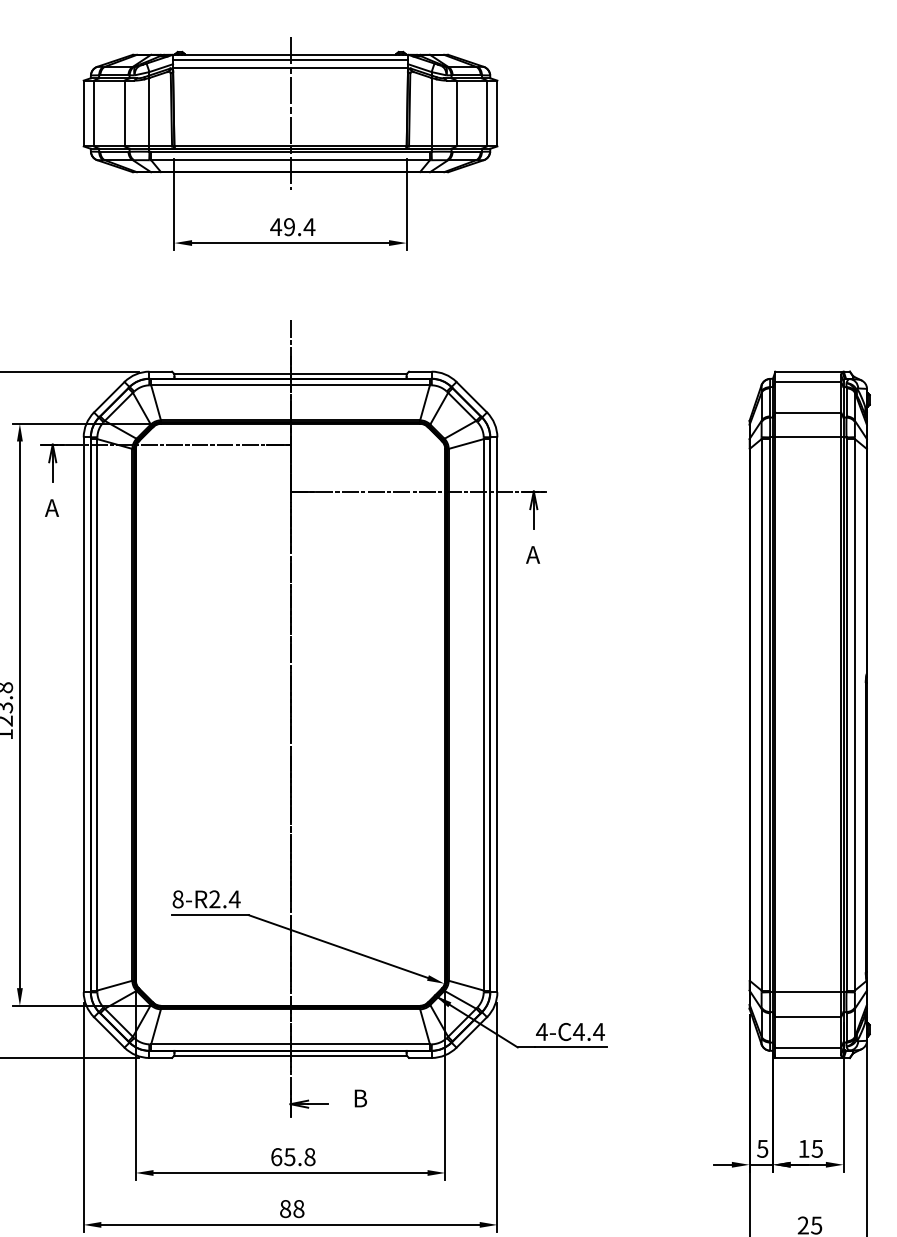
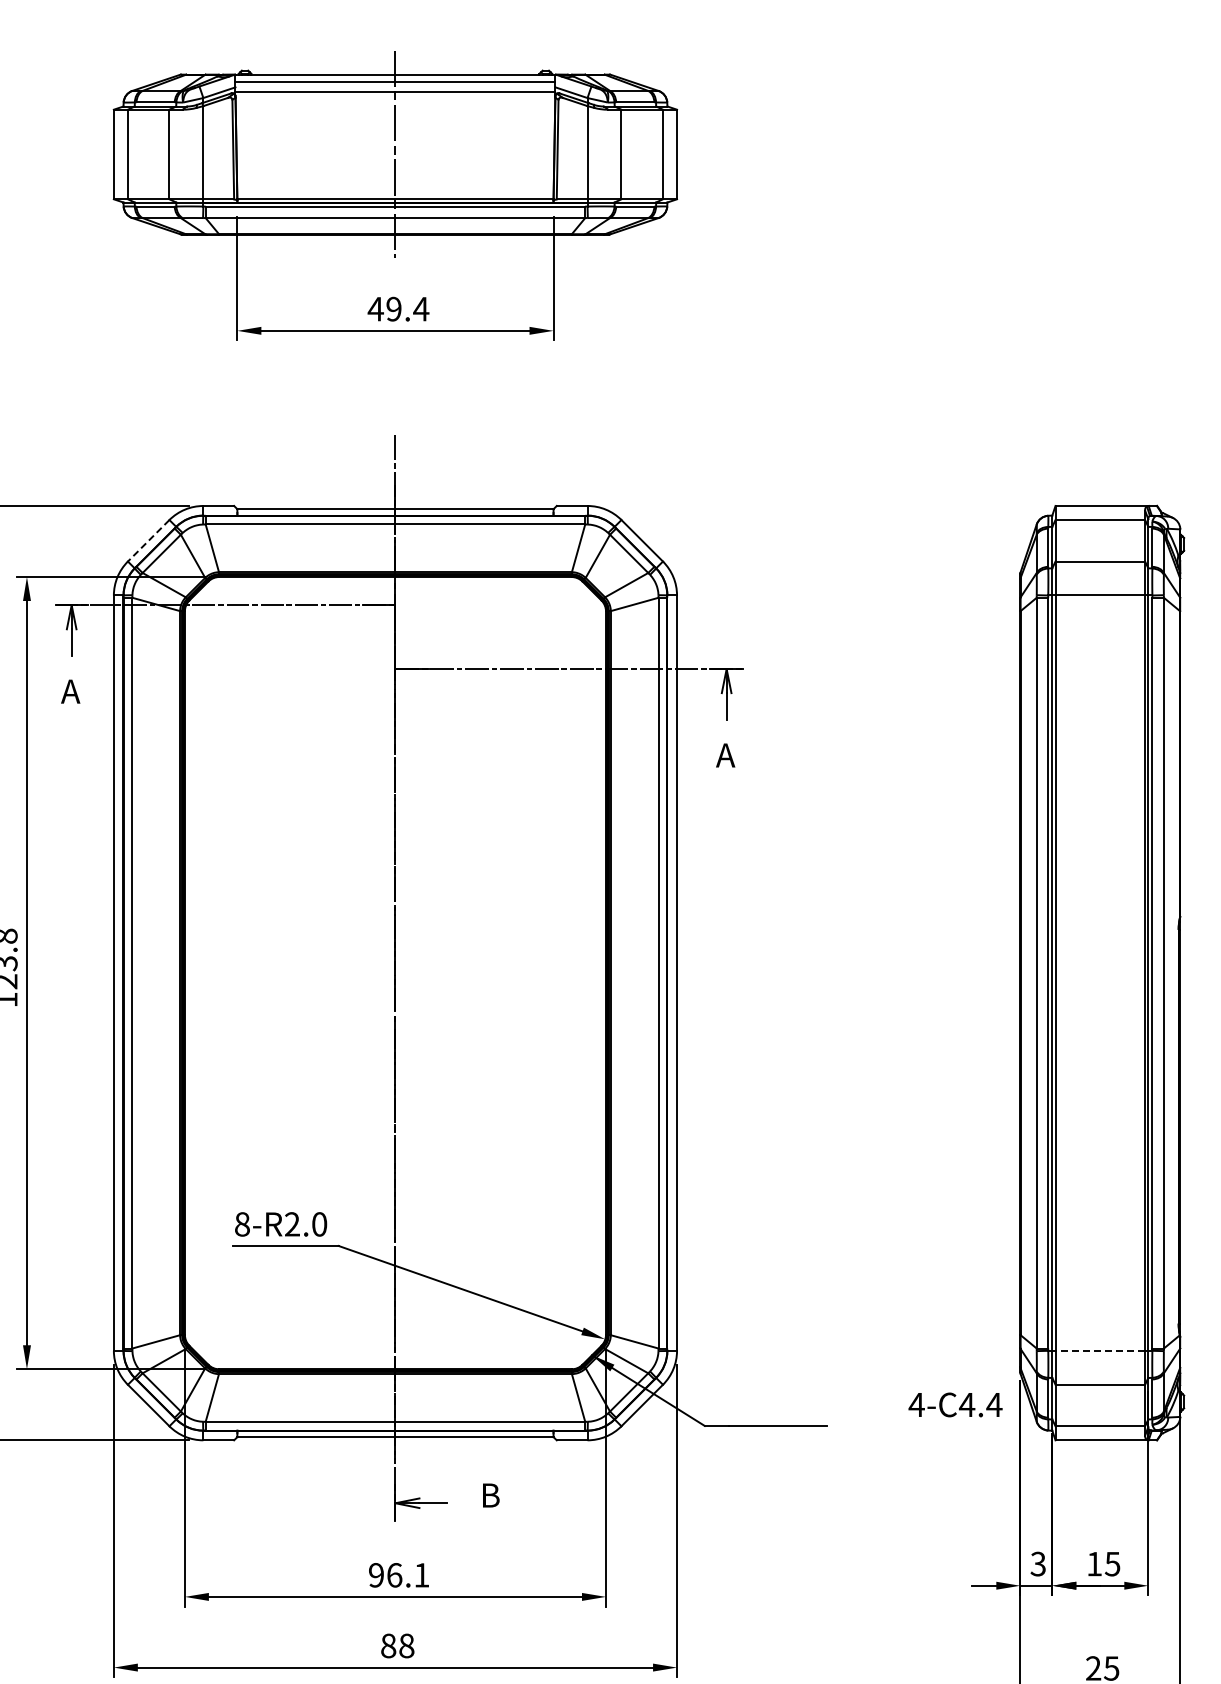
line: (109, 397) -> (148, 541), solid -> dashed
text: (234, 899) -> (319, 1224), 8-R2.4 -> 8-R2.0
line: (808, 991) -> (1100, 1350), solid -> dashed
text: (570, 1031) -> (955, 1404), moved
text: (762, 1148) -> (1037, 1563), 5 -> 3
text: (293, 1157) -> (399, 1575), 65.8 -> 96.1

